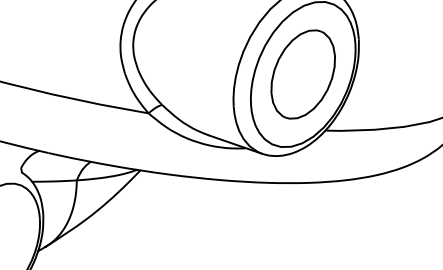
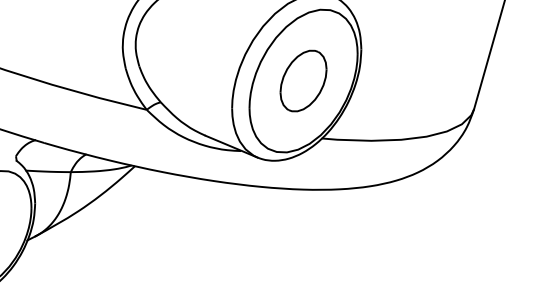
part: (303, 73) -> (303, 80), size x0.7

